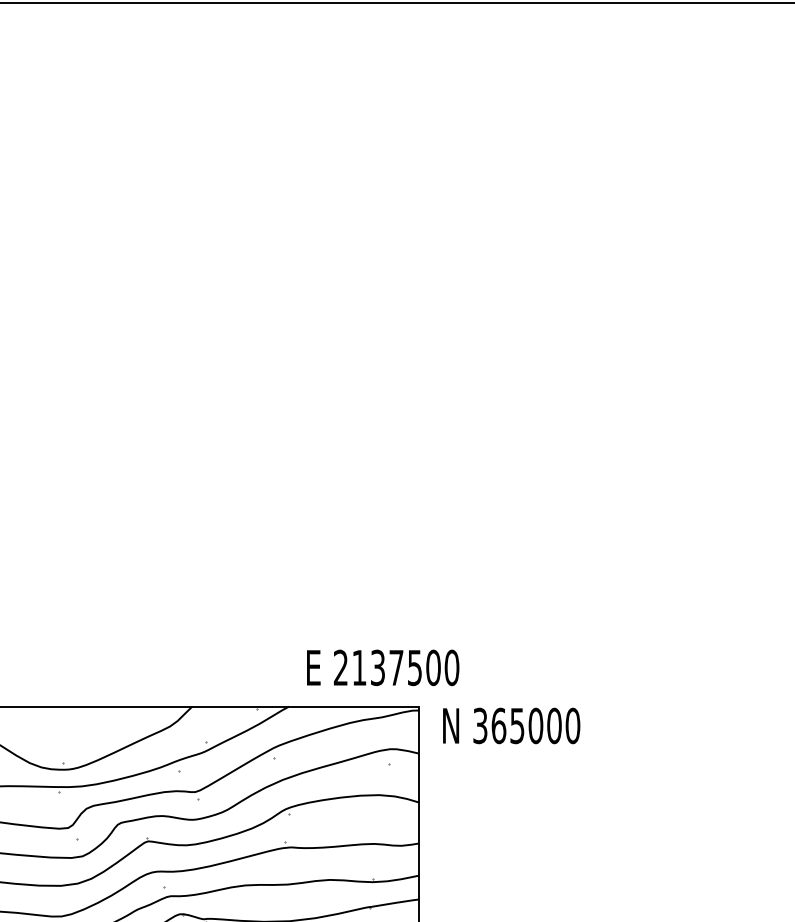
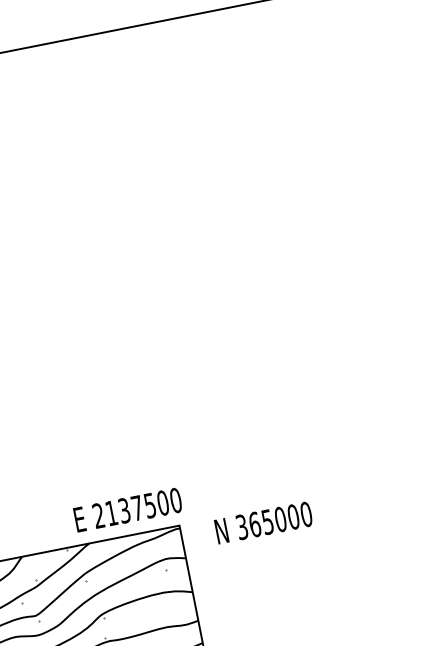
text: (383, 667) -> (128, 509), moved
text: (511, 725) -> (263, 522), moved

